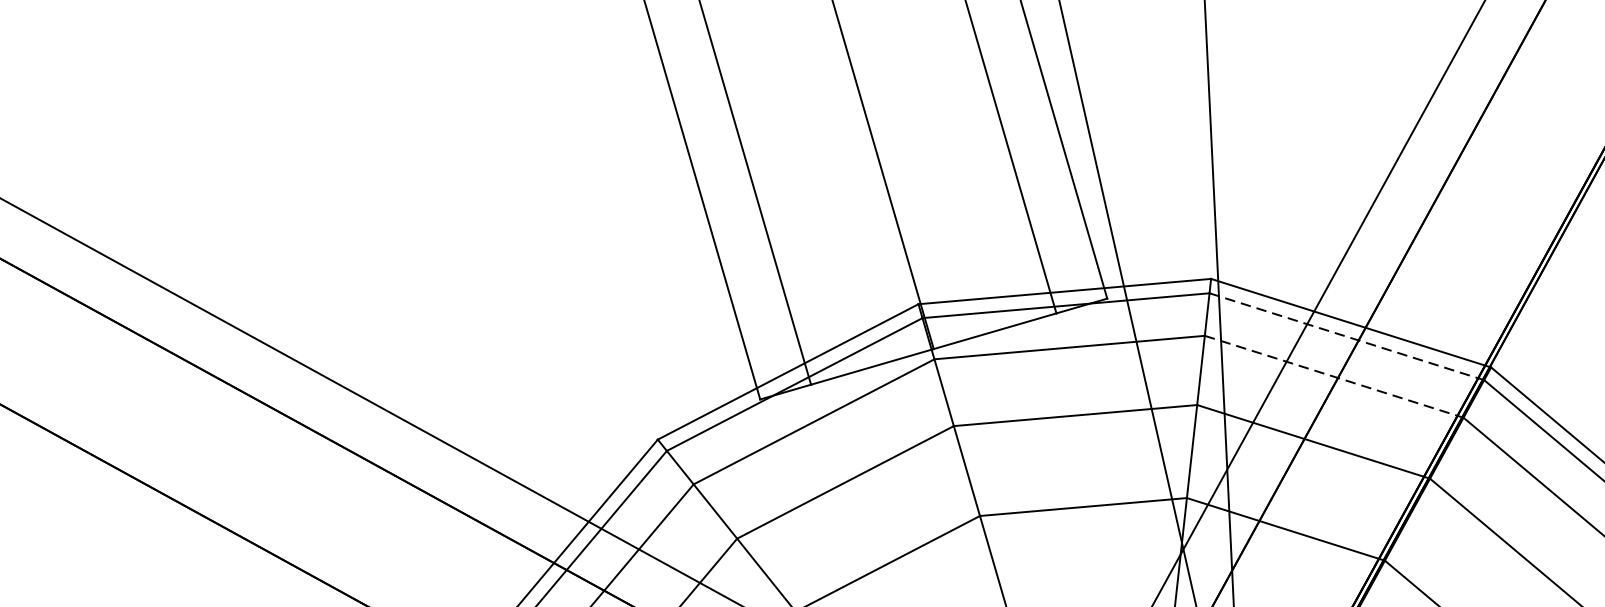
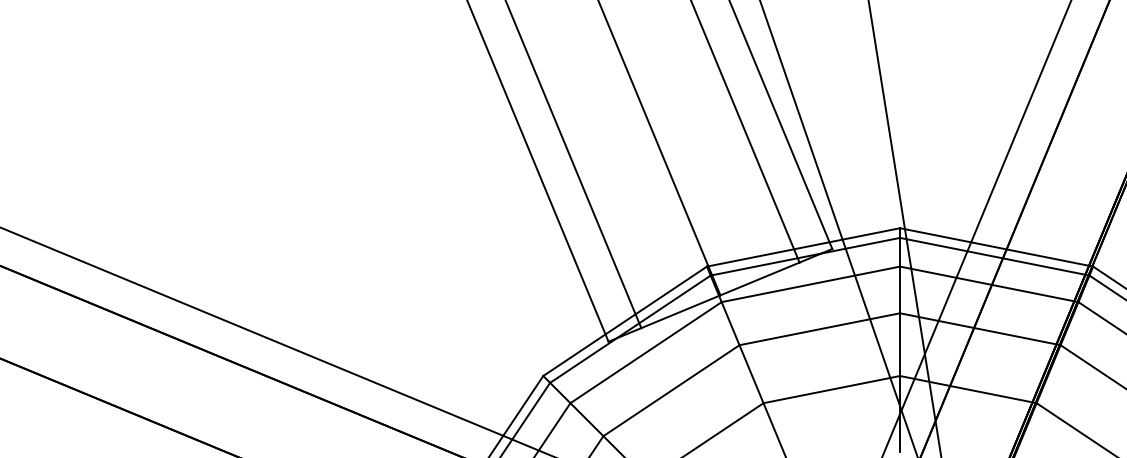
line: (1346, 336) -> (994, 256), dashed -> solid
line: (1334, 377) -> (989, 284), dashed -> solid

